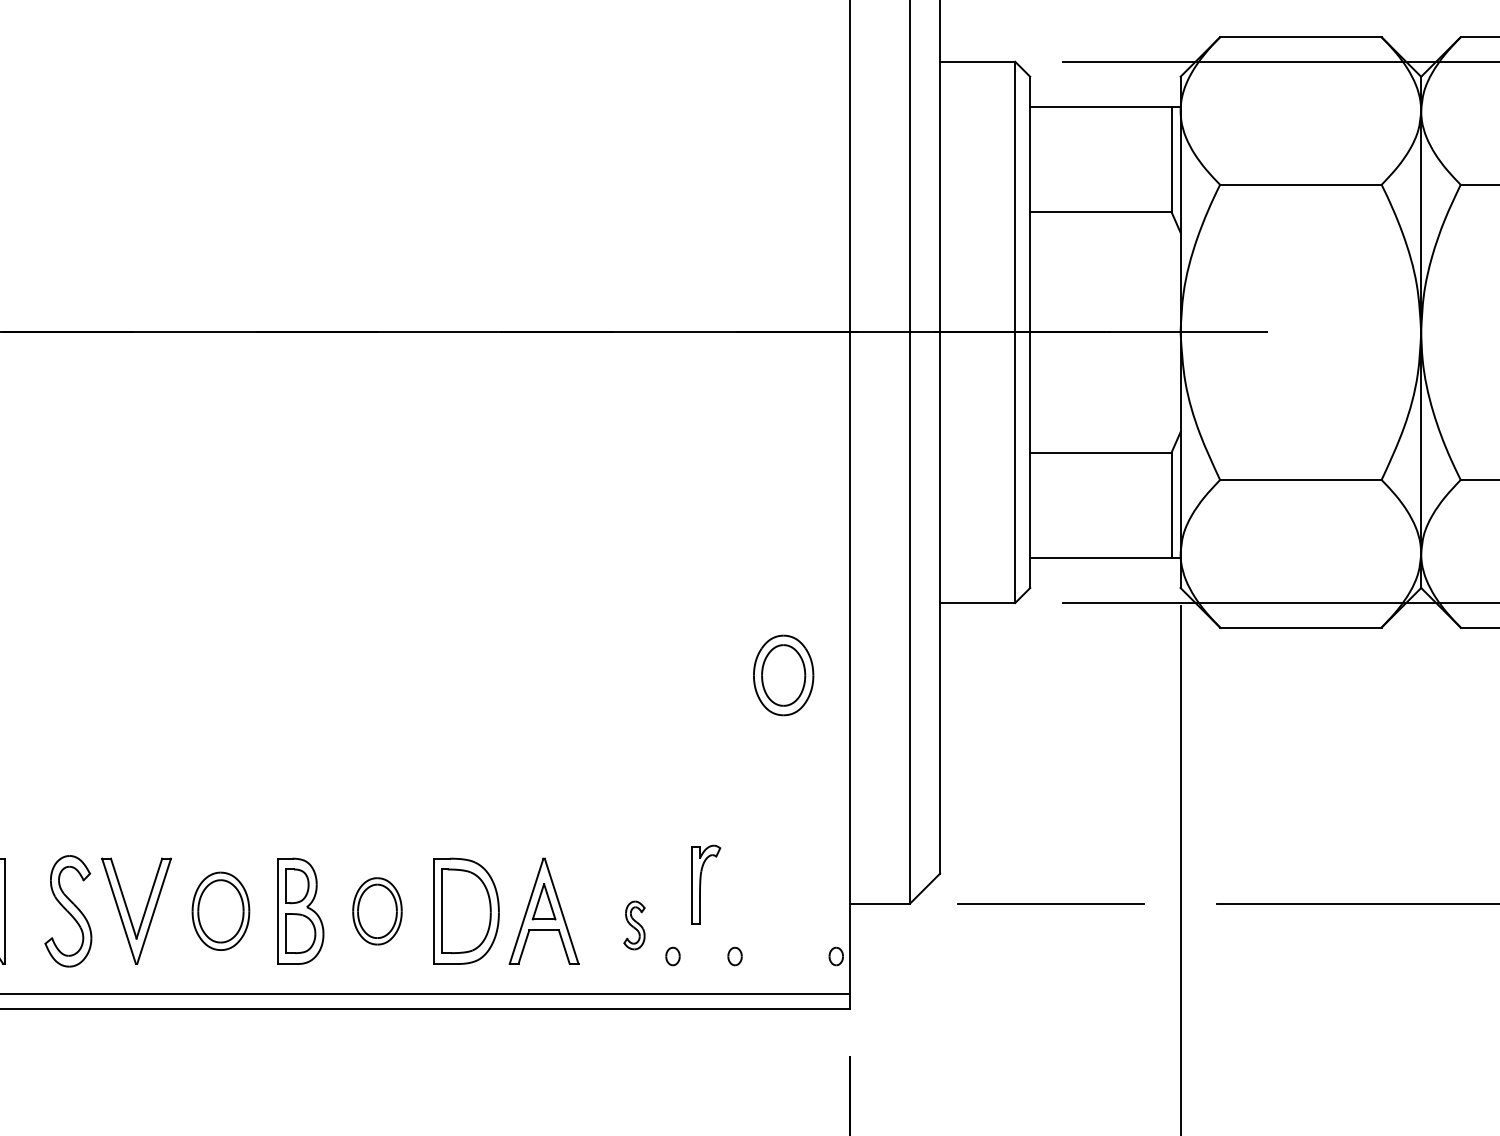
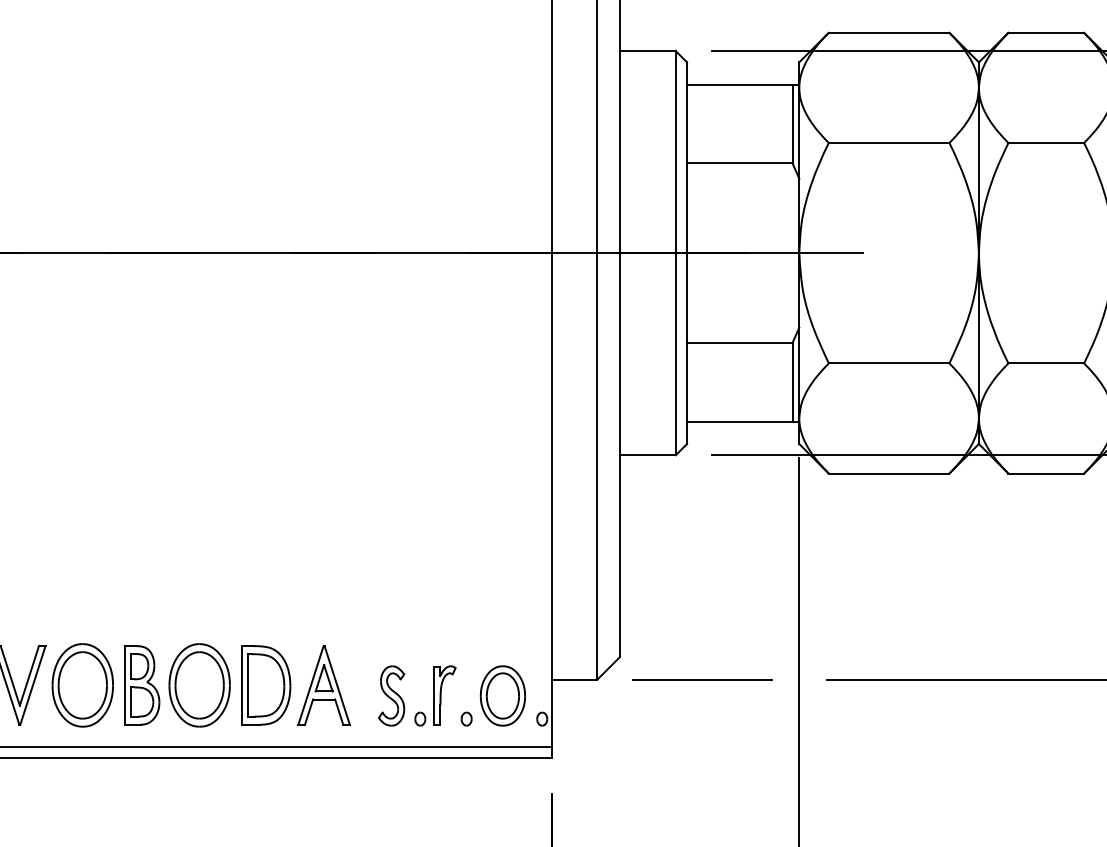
part: (783, 675) -> (502, 696), moved
part: (706, 884) -> (445, 695), moved
part: (220, 911) -> (82, 685), size x1.43
part: (377, 911) -> (199, 685), size x1.67
part: (634, 925) -> (391, 696), size x1.67

